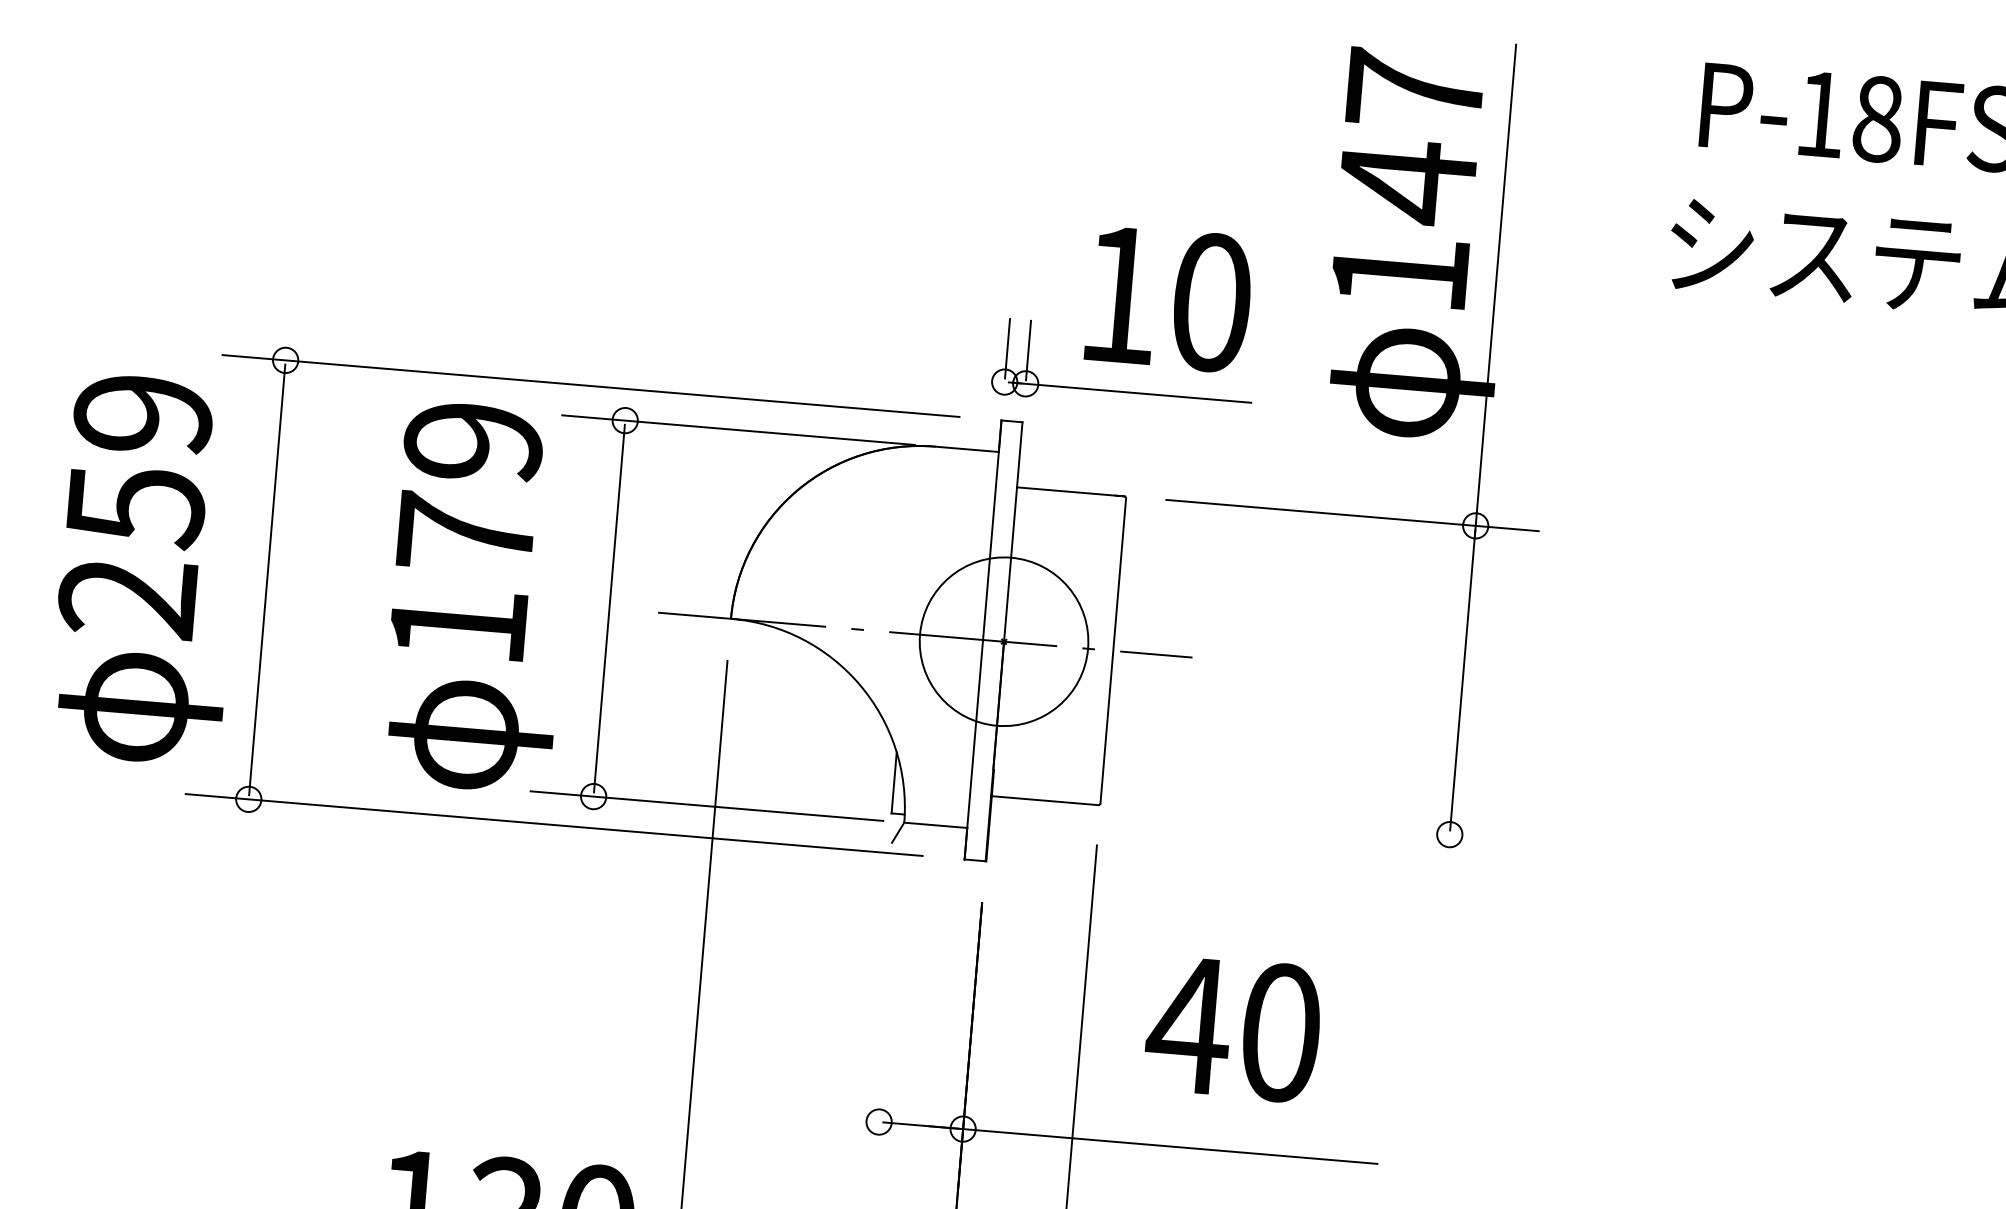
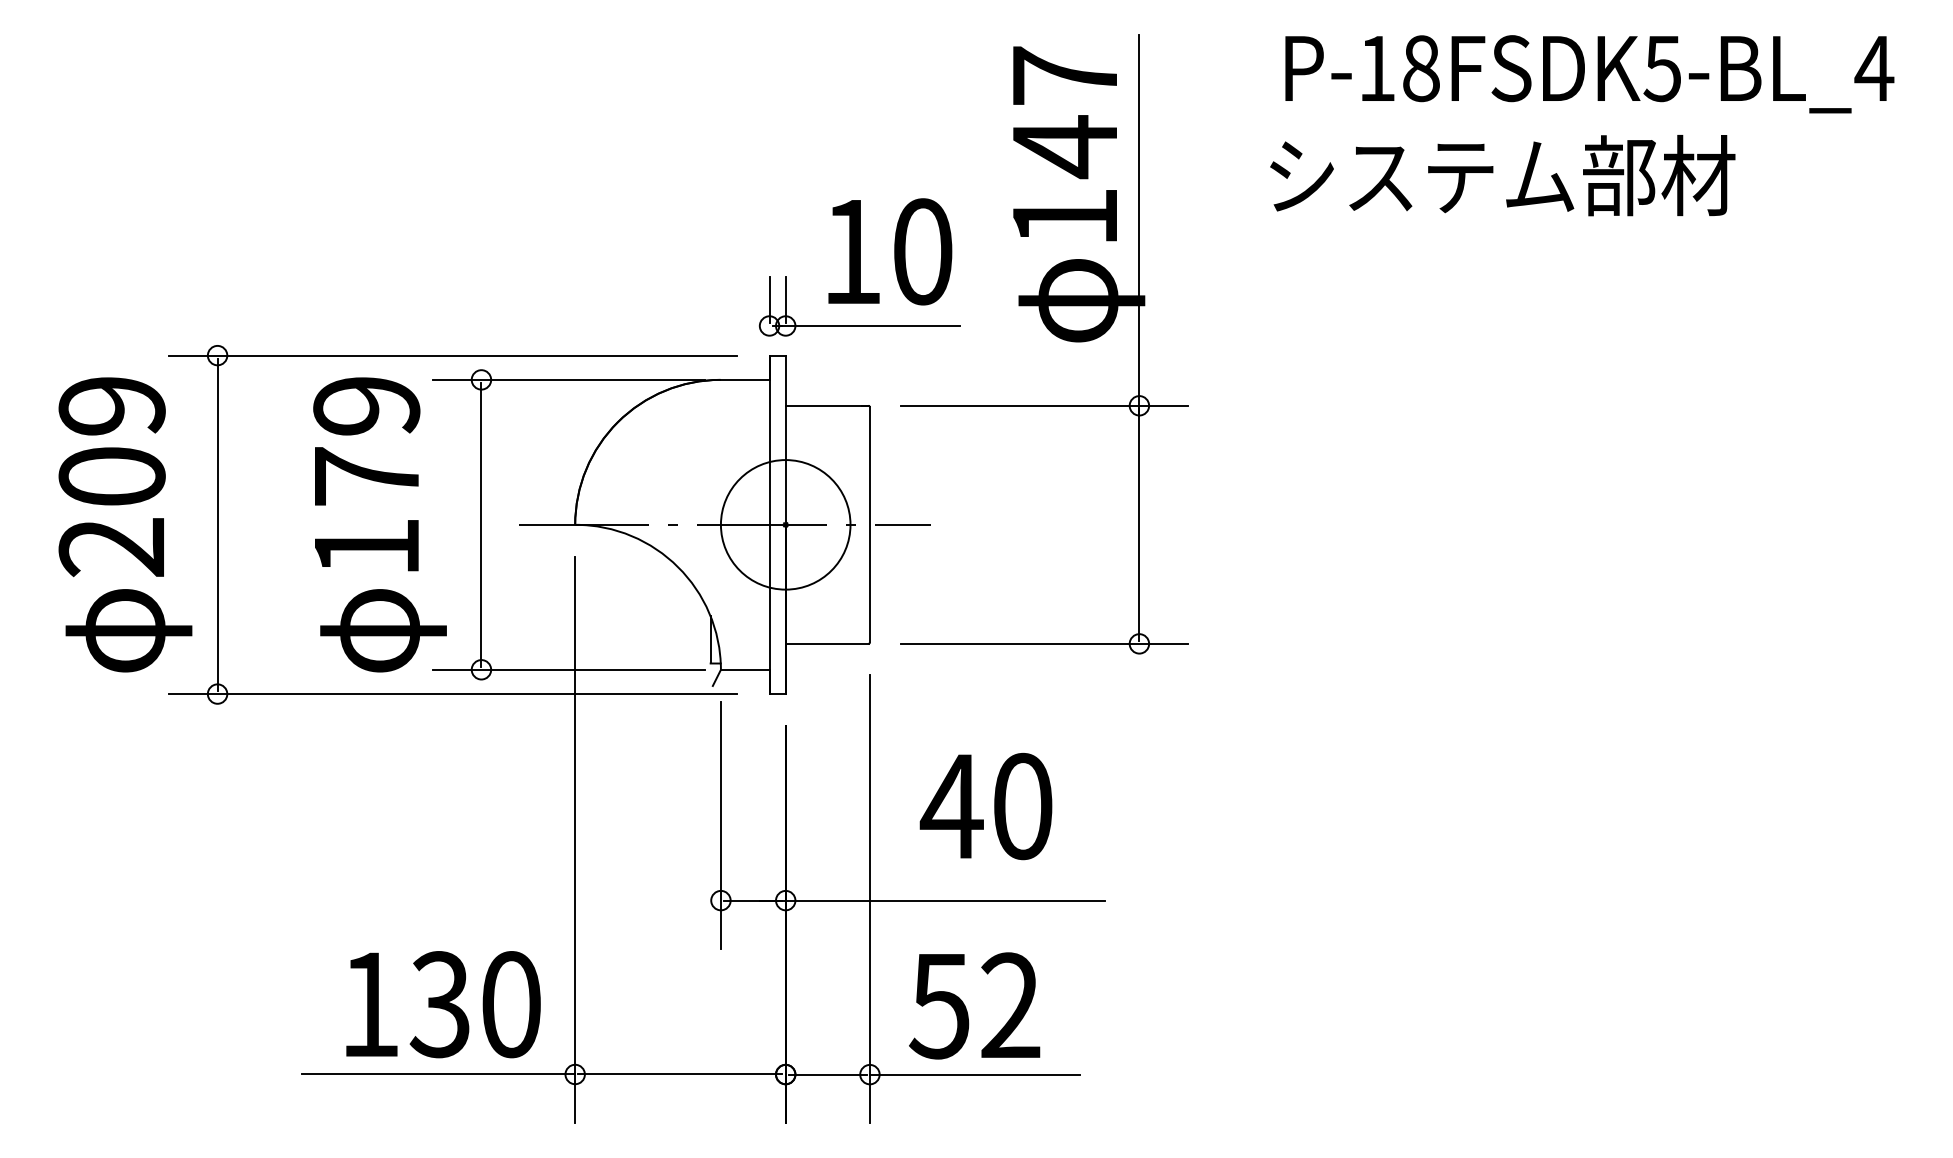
text: (134, 506) -> (111, 477), 259 -> 209
line: (1325, 823) -> (1043, 643), added
line: (886, 1024) -> (720, 825), added

